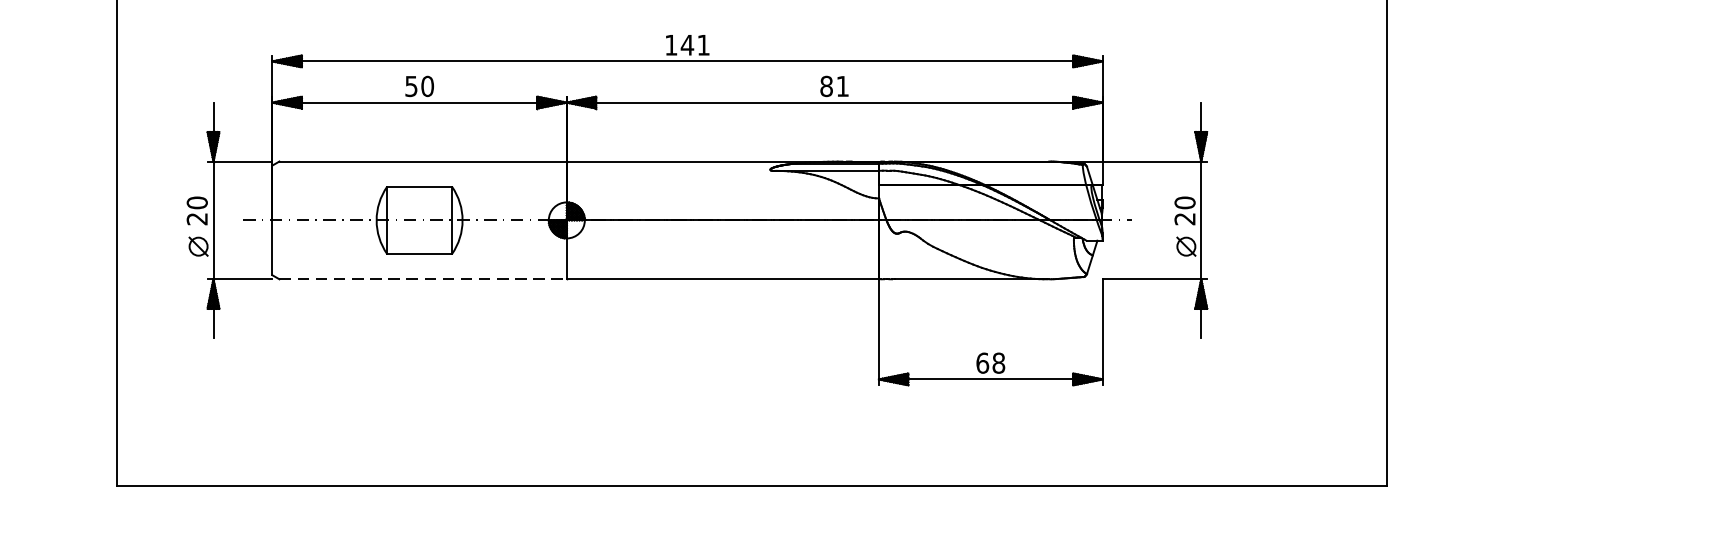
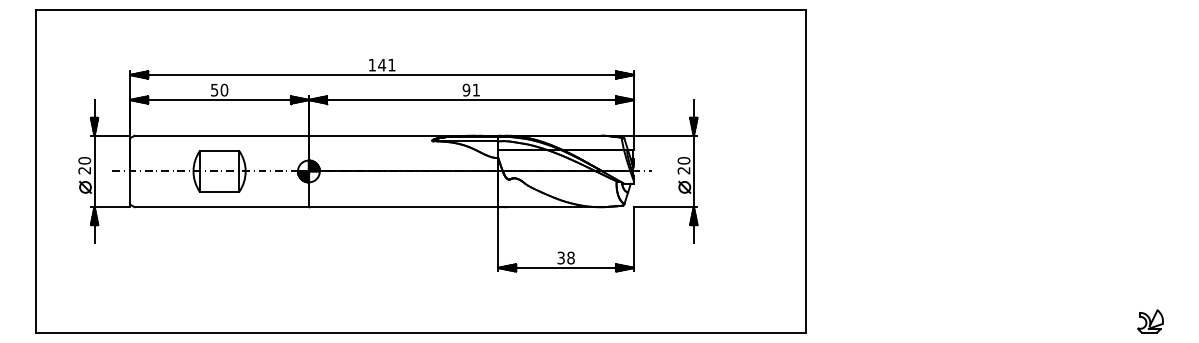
text: (826, 86) -> (466, 90), 81 -> 91
line: (424, 279) -> (222, 207), dashed -> solid
text: (983, 362) -> (561, 257), 68 -> 38

